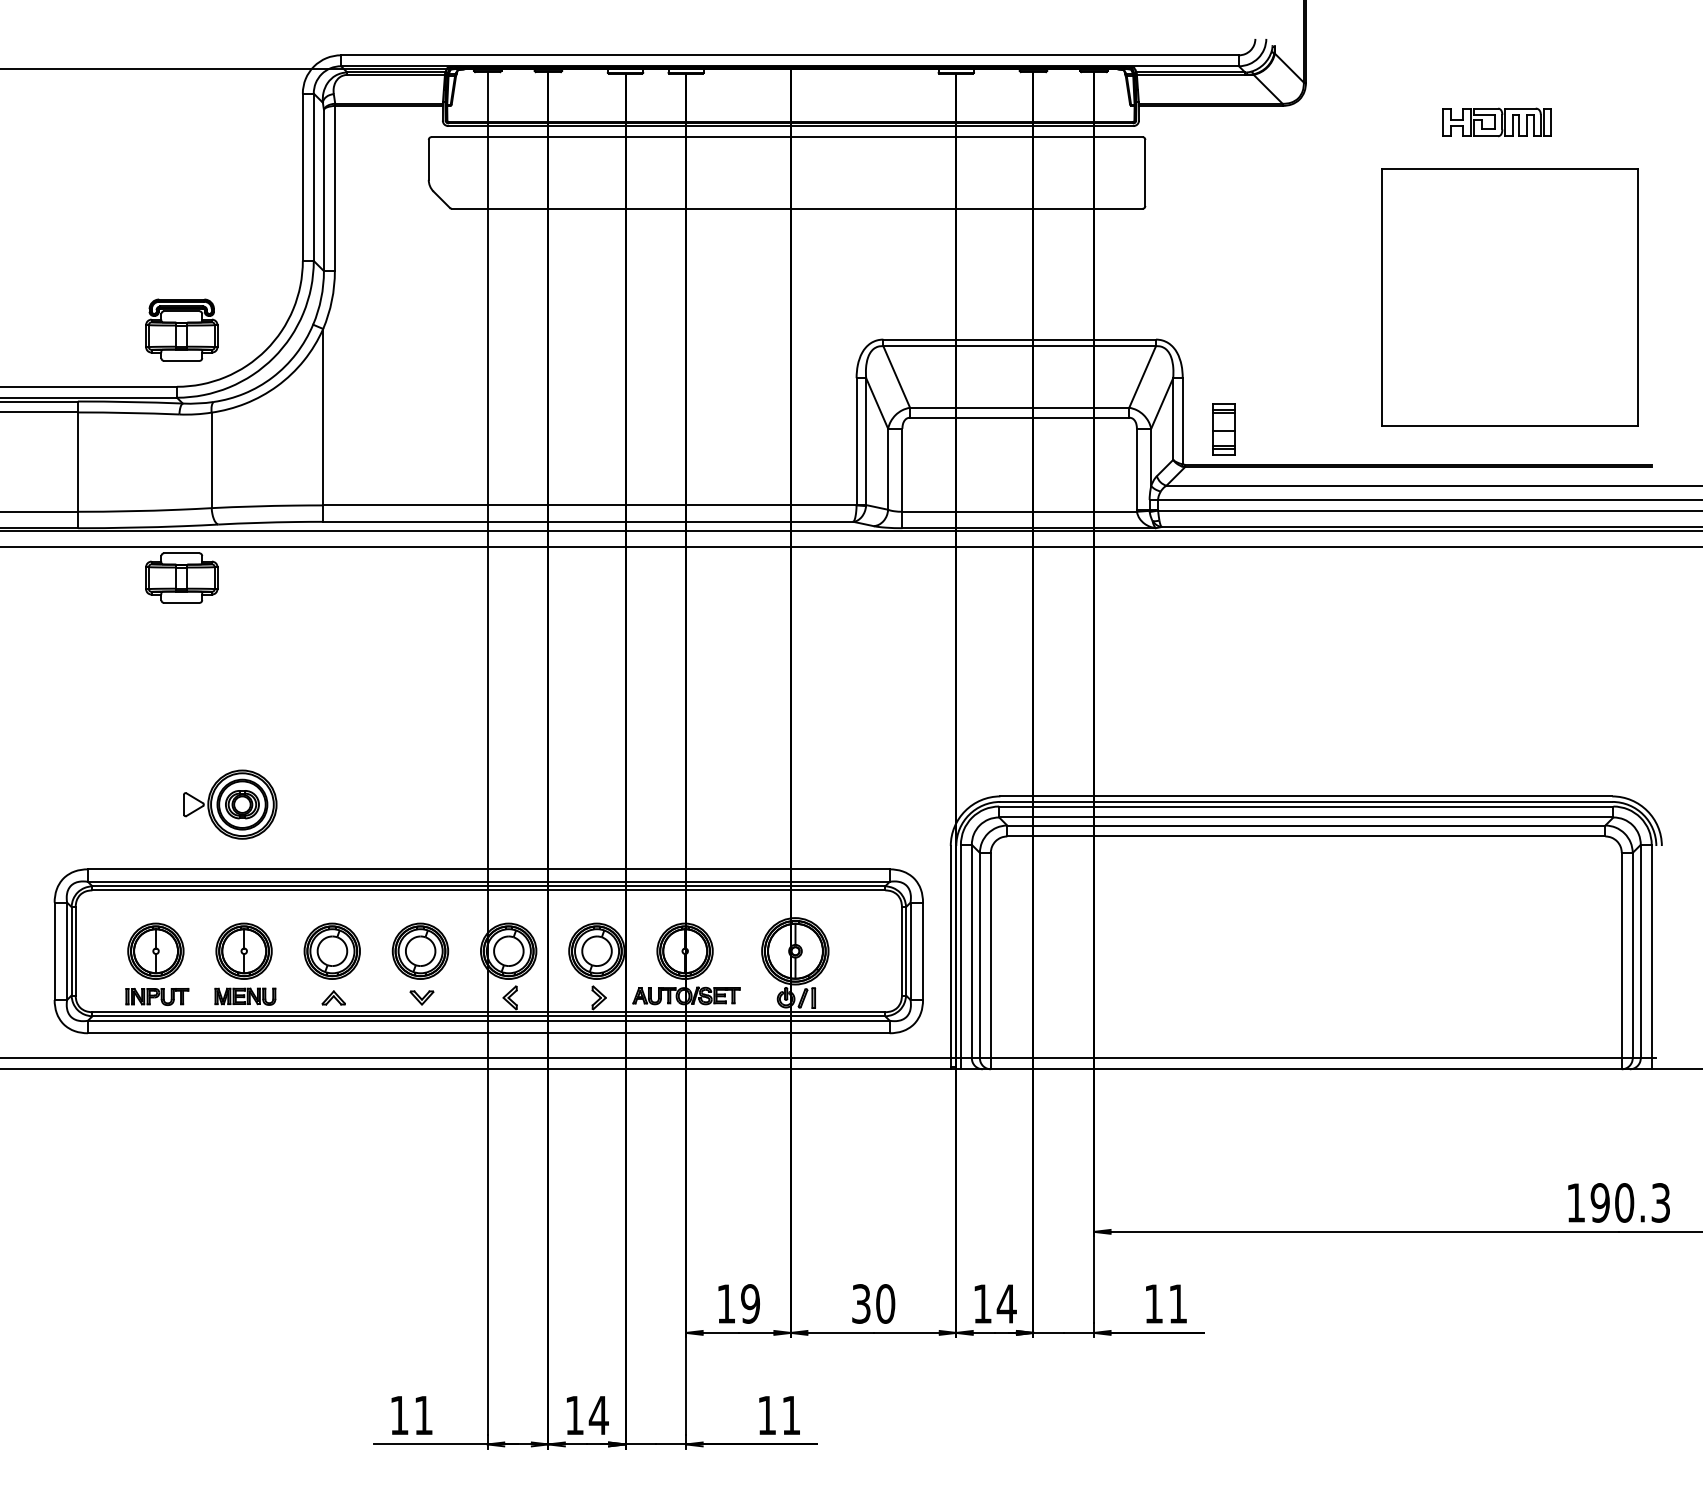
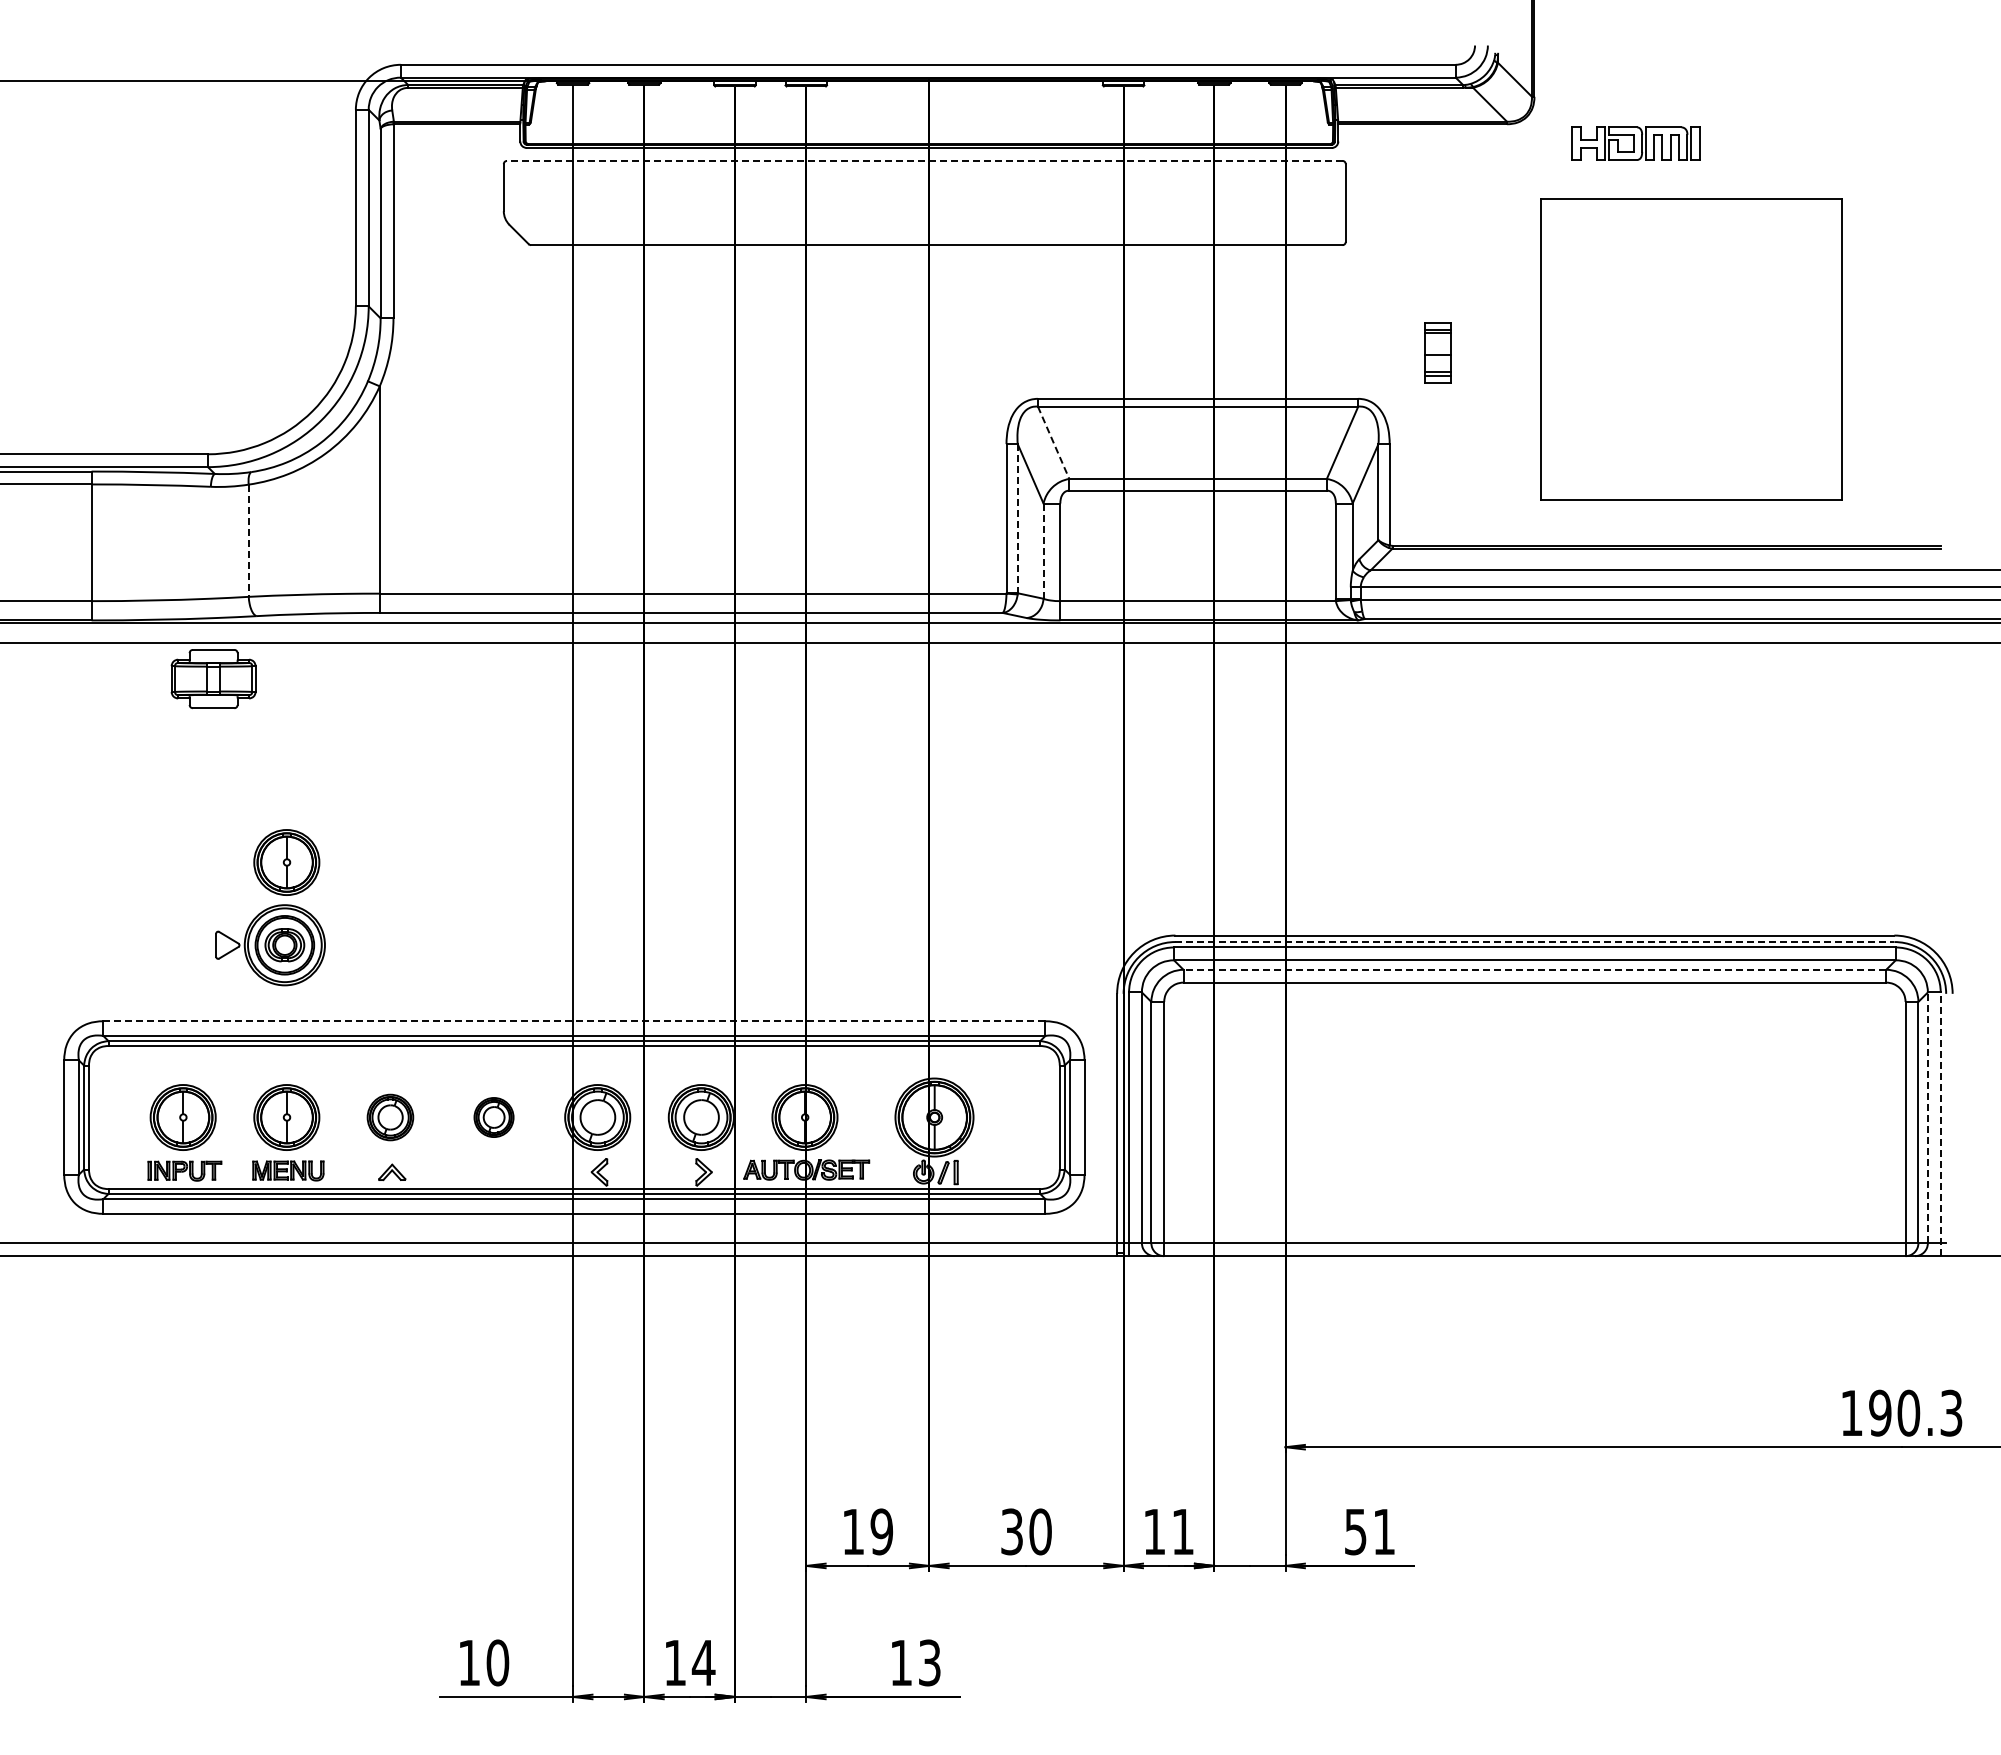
part: (1496, 122) -> (1635, 143), moved
line: (786, 136) -> (924, 160), solid -> dashed
part: (1510, 297) -> (1691, 349), moved
part: (181, 329) -> (213, 387), removed
line: (896, 377) -> (1053, 443), solid -> dashed
part: (1223, 429) -> (1437, 352), moved
line: (865, 441) -> (1017, 518), solid -> dashed
line: (211, 461) -> (248, 541), solid -> dashed
line: (888, 469) -> (1043, 551), solid -> dashed
part: (243, 734) -> (286, 862), added
line: (1306, 802) -> (1535, 942), solid -> dashed
line: (1305, 825) -> (1534, 969), solid -> dashed
line: (488, 869) -> (573, 1021), solid -> dashed
part: (332, 951) -> (390, 1117), size x0.7
part: (419, 951) -> (493, 1117), size x0.6
line: (1640, 951) -> (1927, 1117), solid -> dashed
line: (1651, 957) -> (1940, 1124), solid -> dashed
part: (421, 997) -> (495, 1171), removed
text: (1006, 1303) -> (1182, 1531), 14 -> 11
text: (1153, 1304) -> (1355, 1532), 11 -> 51
text: (423, 1415) -> (497, 1662), 11 -> 10
text: (791, 1415) -> (929, 1662), 11 -> 13

